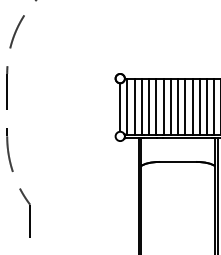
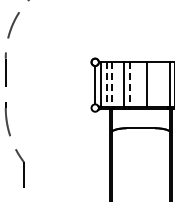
line: (149, 106) -> (118, 84), removed
line: (171, 106) -> (135, 84), removed
line: (177, 106) -> (140, 84), removed
line: (192, 106) -> (152, 84), removed
line: (200, 106) -> (158, 84), removed
line: (206, 106) -> (163, 84), removed
line: (134, 107) -> (106, 85), solid -> dashed
line: (142, 107) -> (112, 85), solid -> dashed
line: (163, 107) -> (129, 85), solid -> dashed

